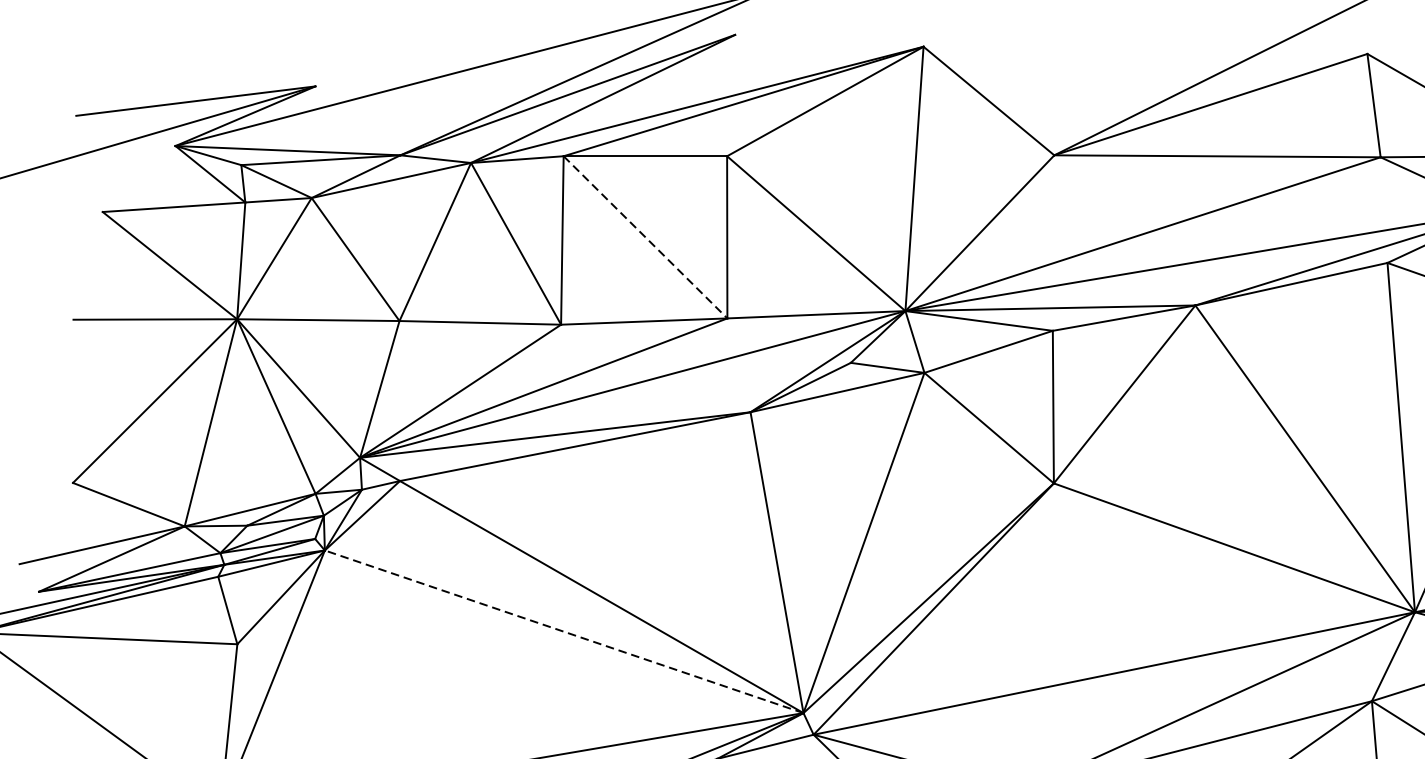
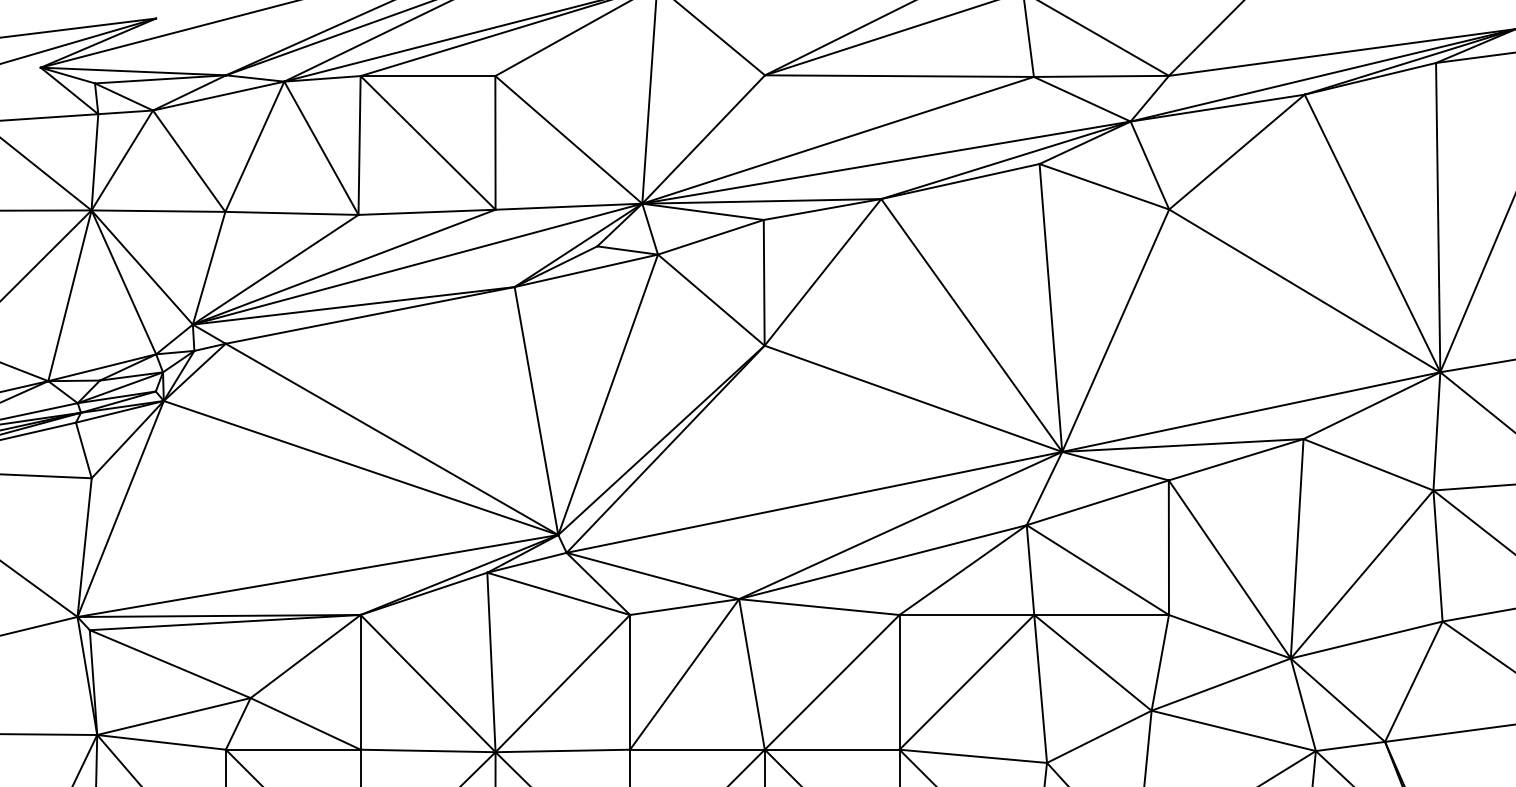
line: (646, 236) -> (428, 142), dashed -> solid
line: (563, 631) -> (360, 467), dashed -> solid

